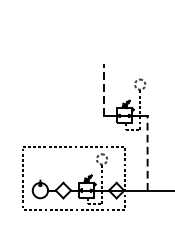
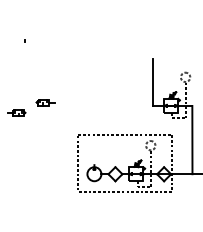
line: (103, 90) -> (152, 82), dashed -> solid
line: (147, 152) -> (192, 139), dashed -> solid

